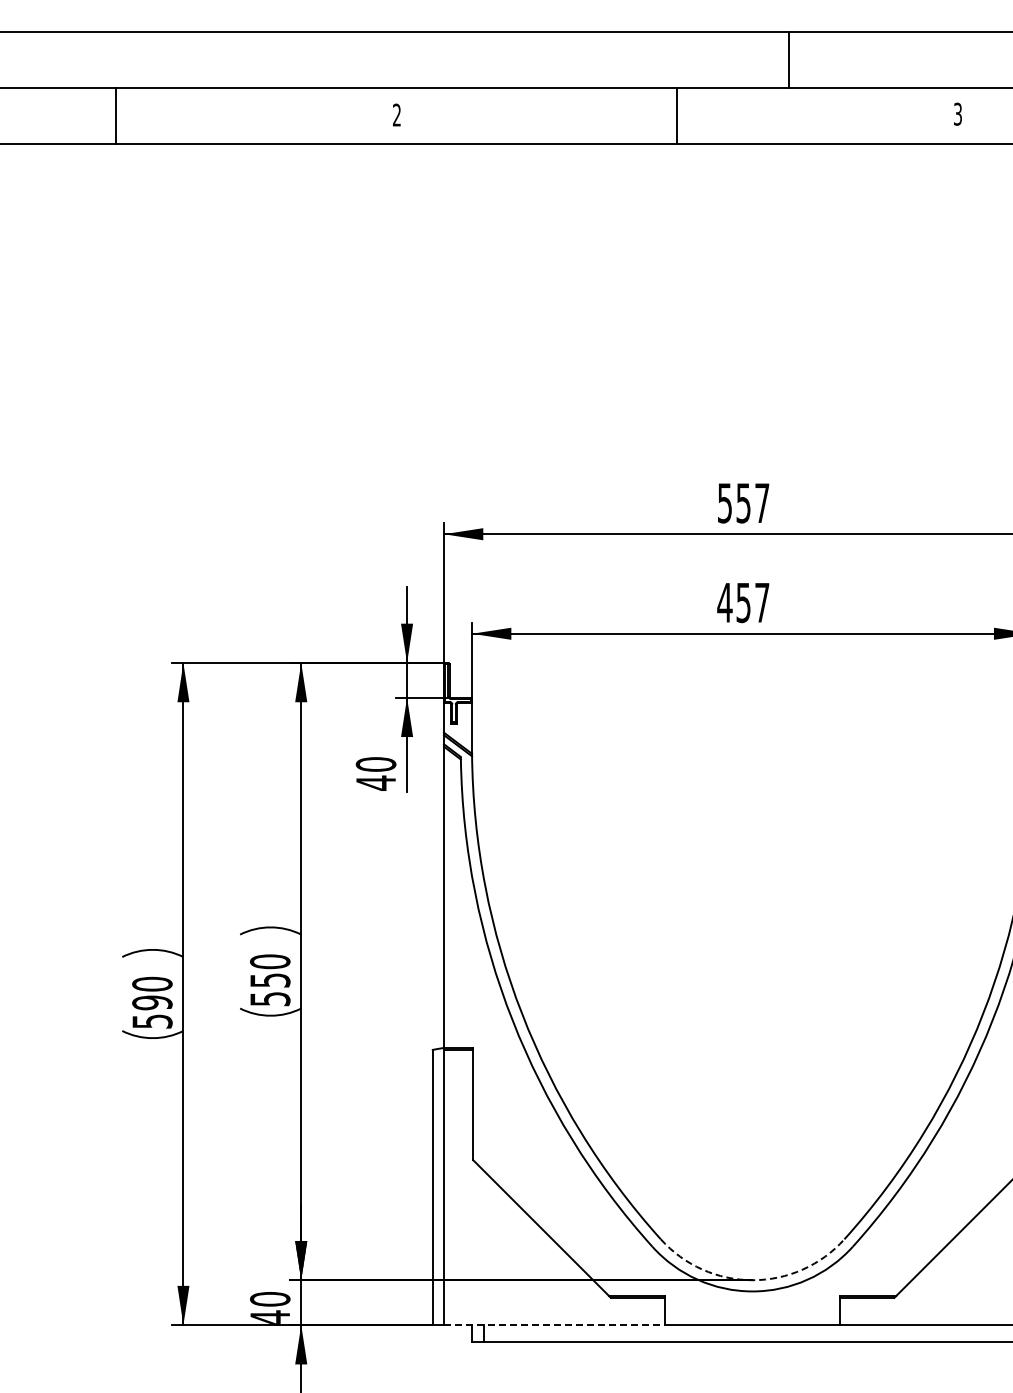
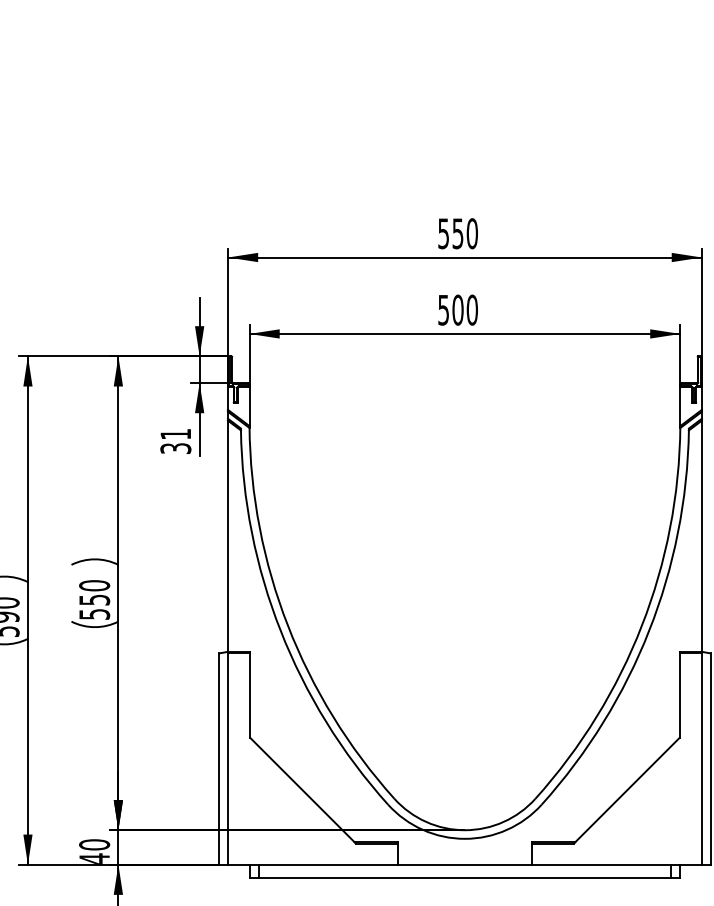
text: (762, 503) -> (472, 233), 557 -> 550
text: (743, 602) -> (457, 309), 457 -> 500
text: (375, 773) -> (175, 441), 40 -> 31
arc: (752, 1280) -> (464, 830), dashed -> solid
line: (554, 1325) -> (312, 864), dashed -> solid

